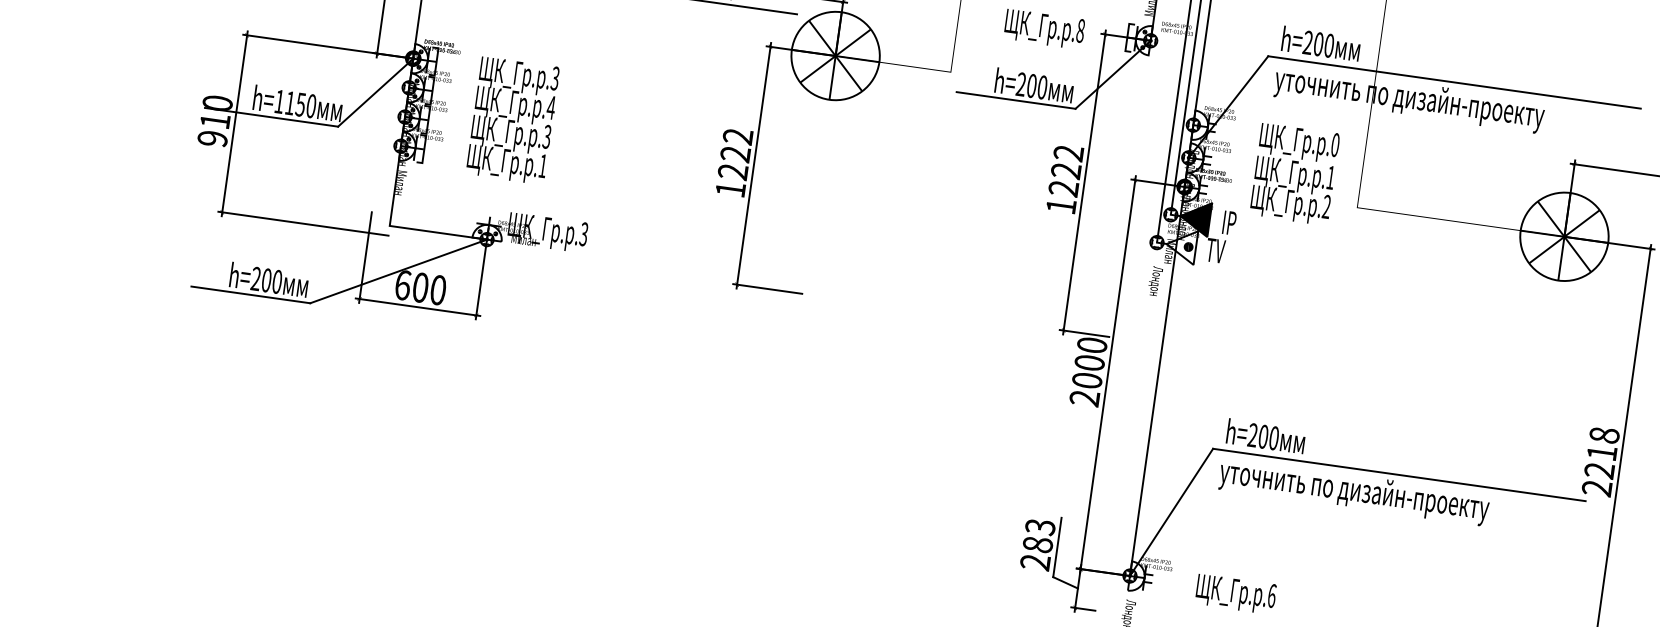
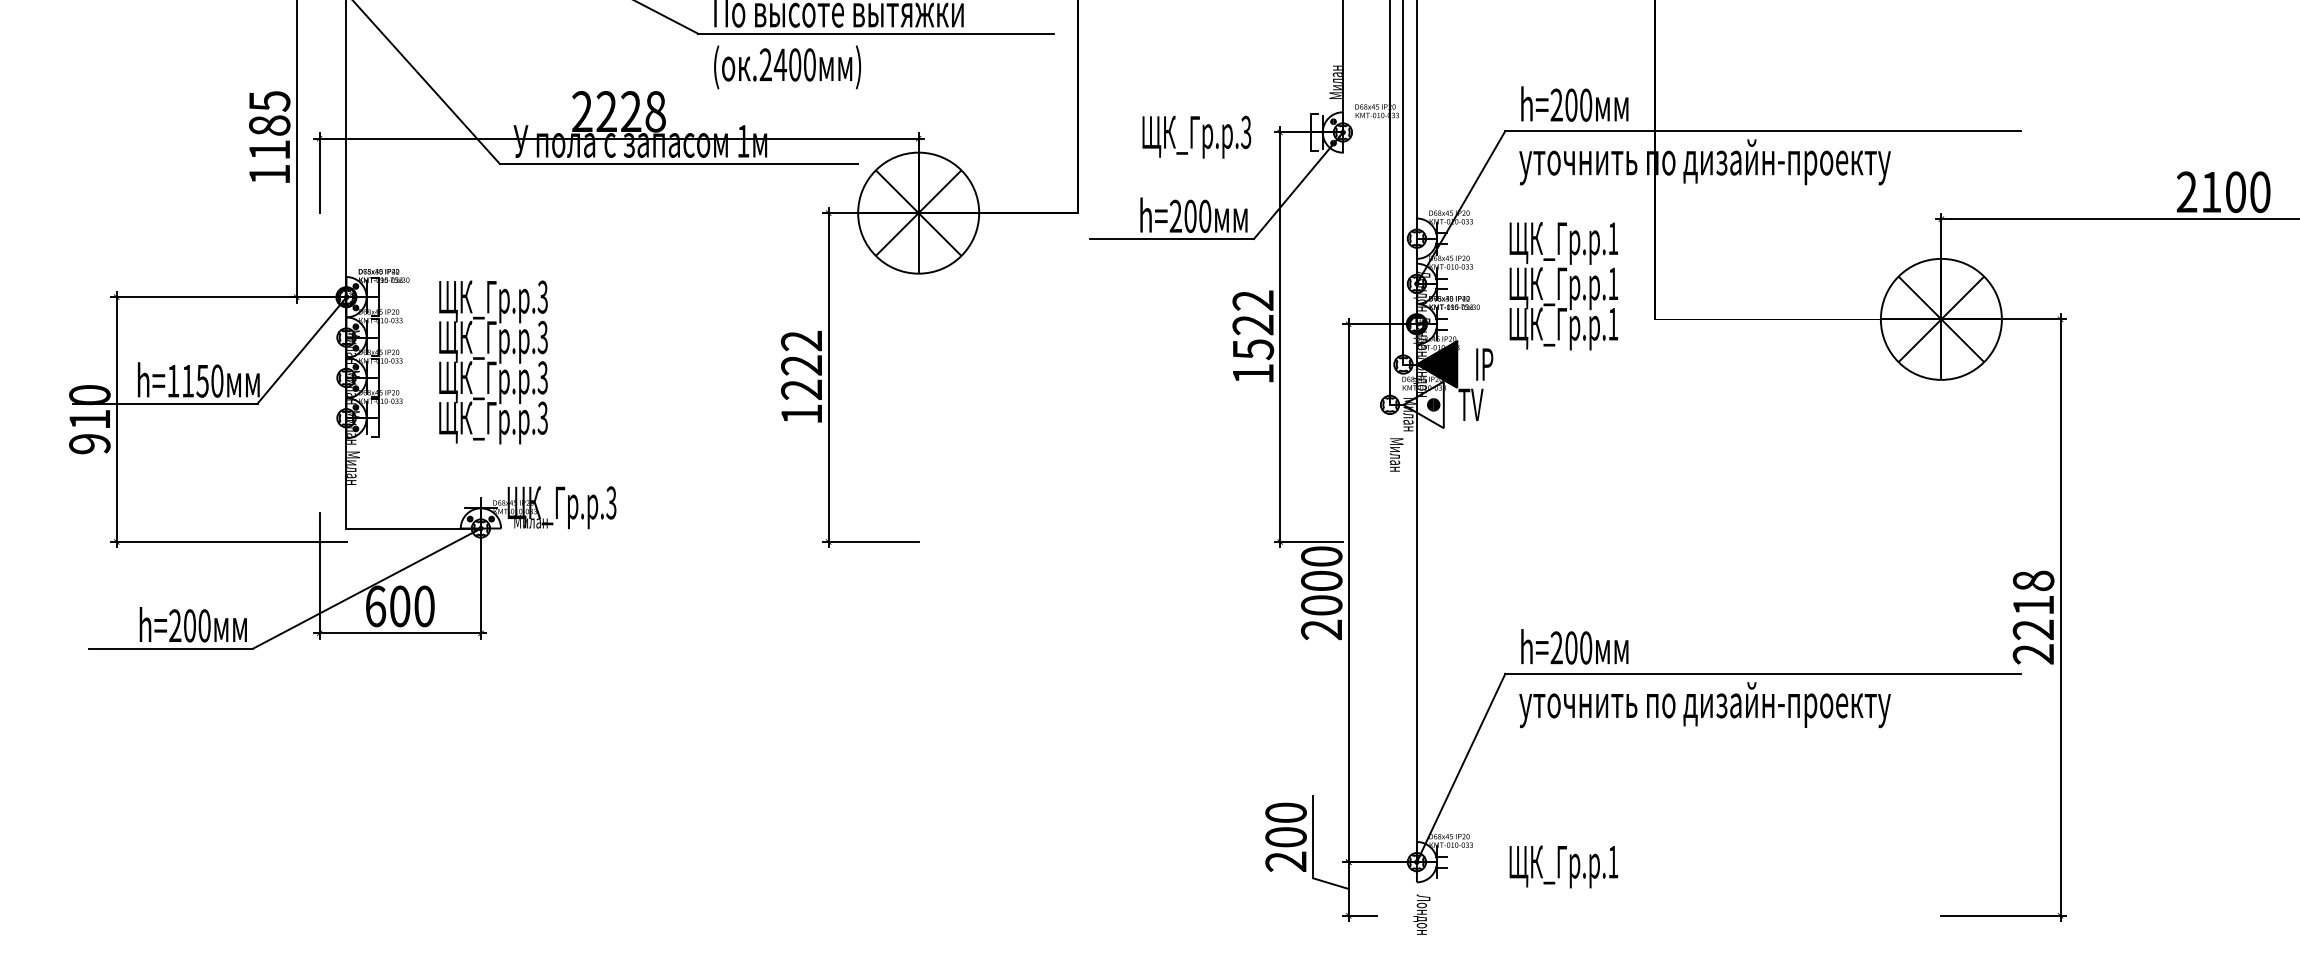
text: (1081, 30) -> (1246, 131), .8 -> .3
text: (550, 107) -> (542, 337), .4 -> .3
text: (1335, 144) -> (1613, 238), .0 -> .1
text: (542, 165) -> (542, 417), .1 -> .3
text: (1063, 188) -> (1253, 349), 1222 -> 1522
text: (1326, 206) -> (1613, 323), .2 -> .1
text: (1154, 281) -> (1394, 457), Лондон -> Милан
text: (1038, 535) -> (1285, 824), 283 -> 200
text: (1272, 595) -> (1613, 861), .6 -> .1

